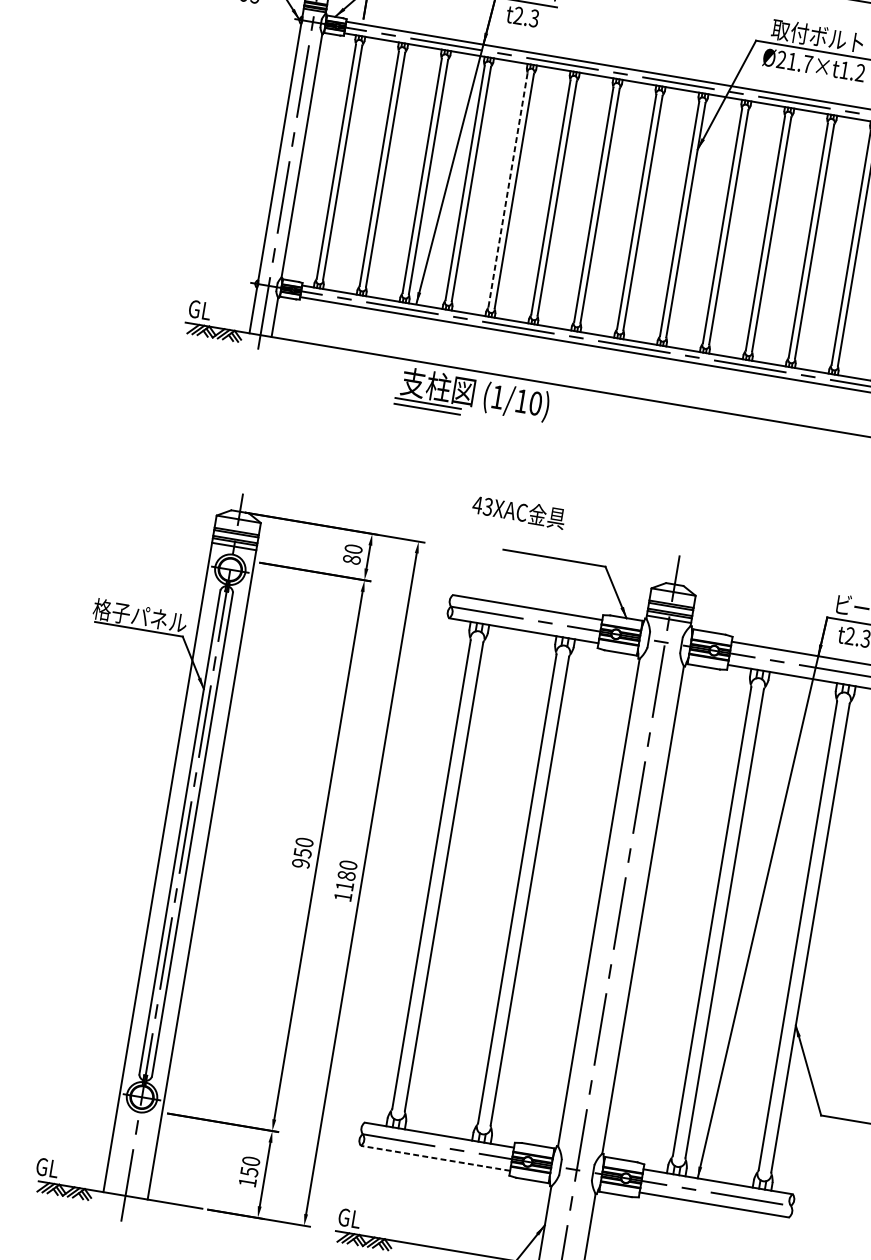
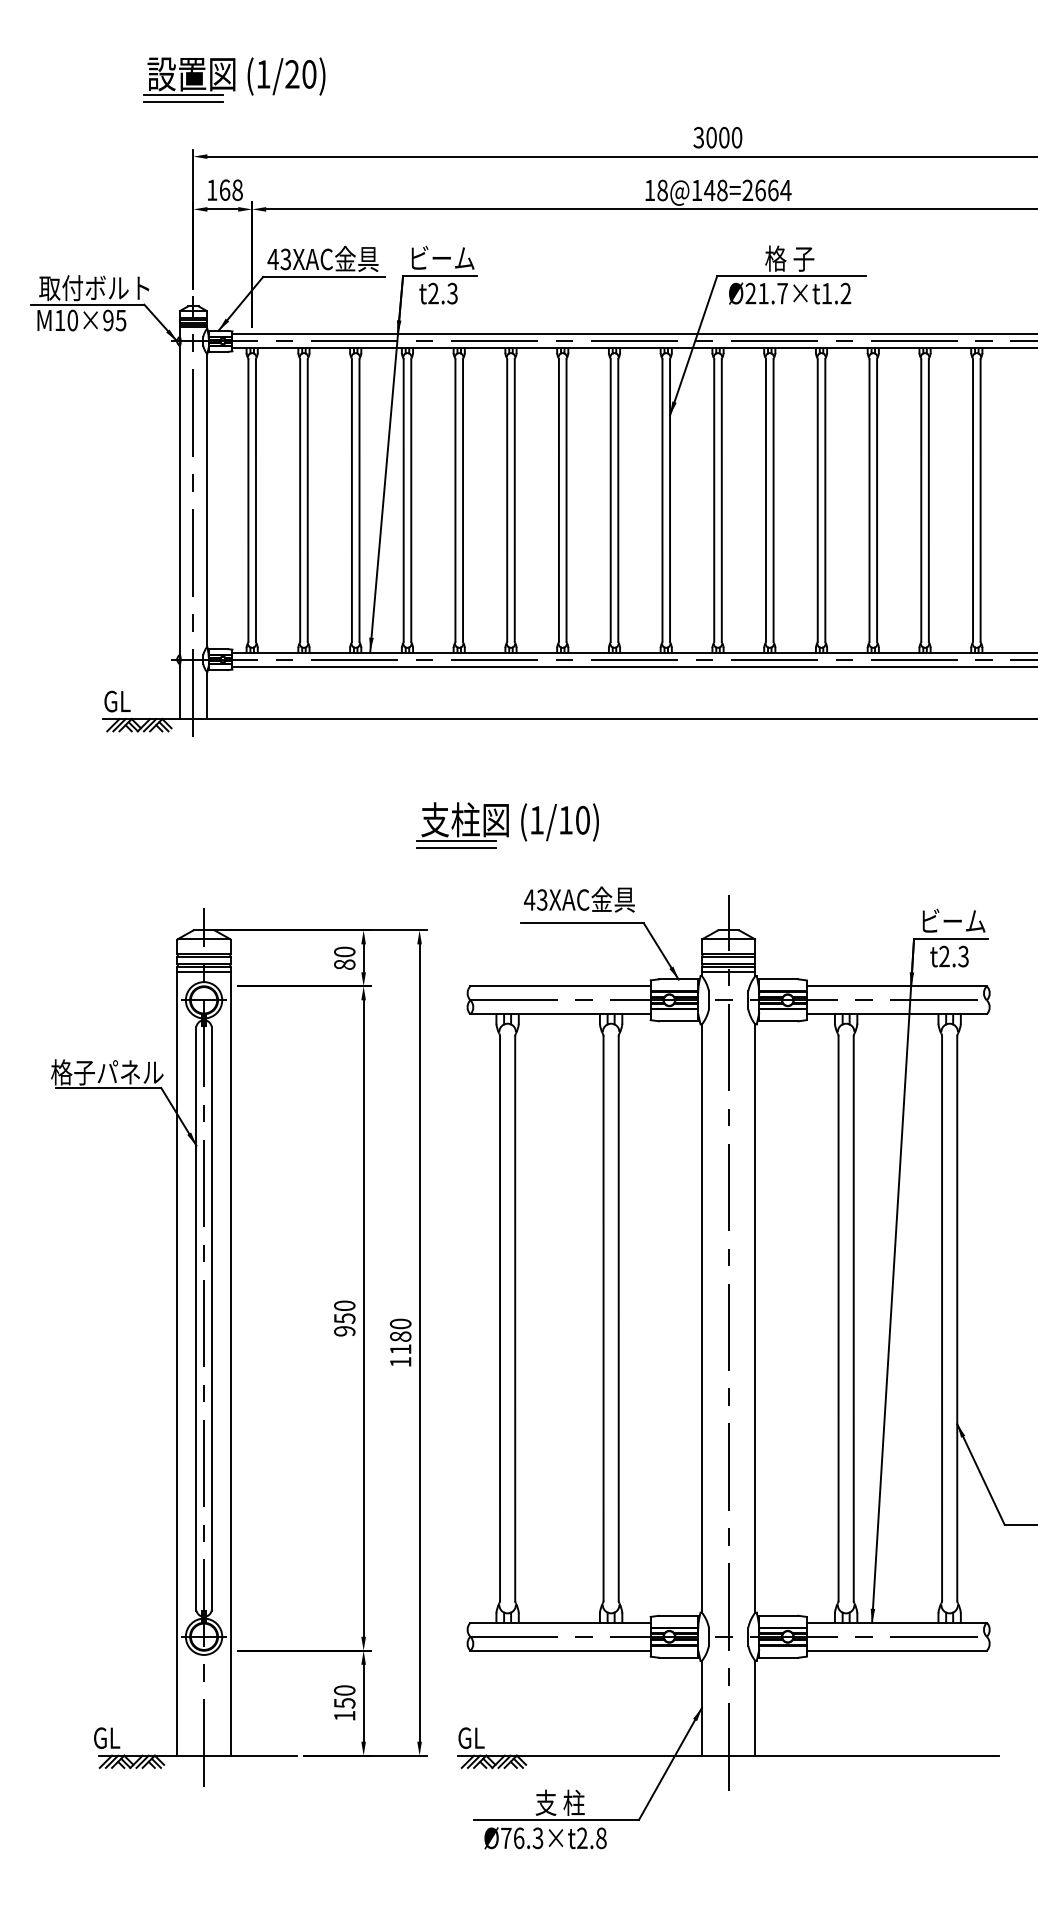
text: (817, 35) -> (788, 258), 取付ボルト -> 格 子
line: (507, 191) -> (455, 501), dashed -> solid
part: (472, 397) -> (507, 825), moved
text: (518, 511) -> (578, 899), moved
line: (435, 1158) -> (560, 1650), dashed -> solid

